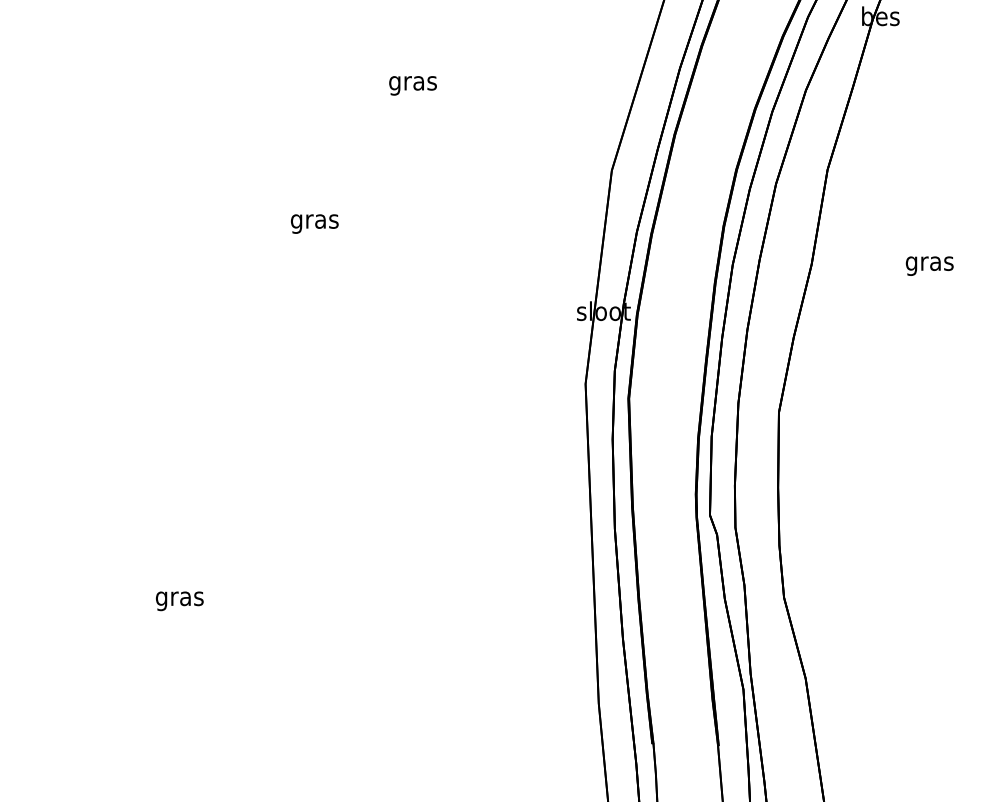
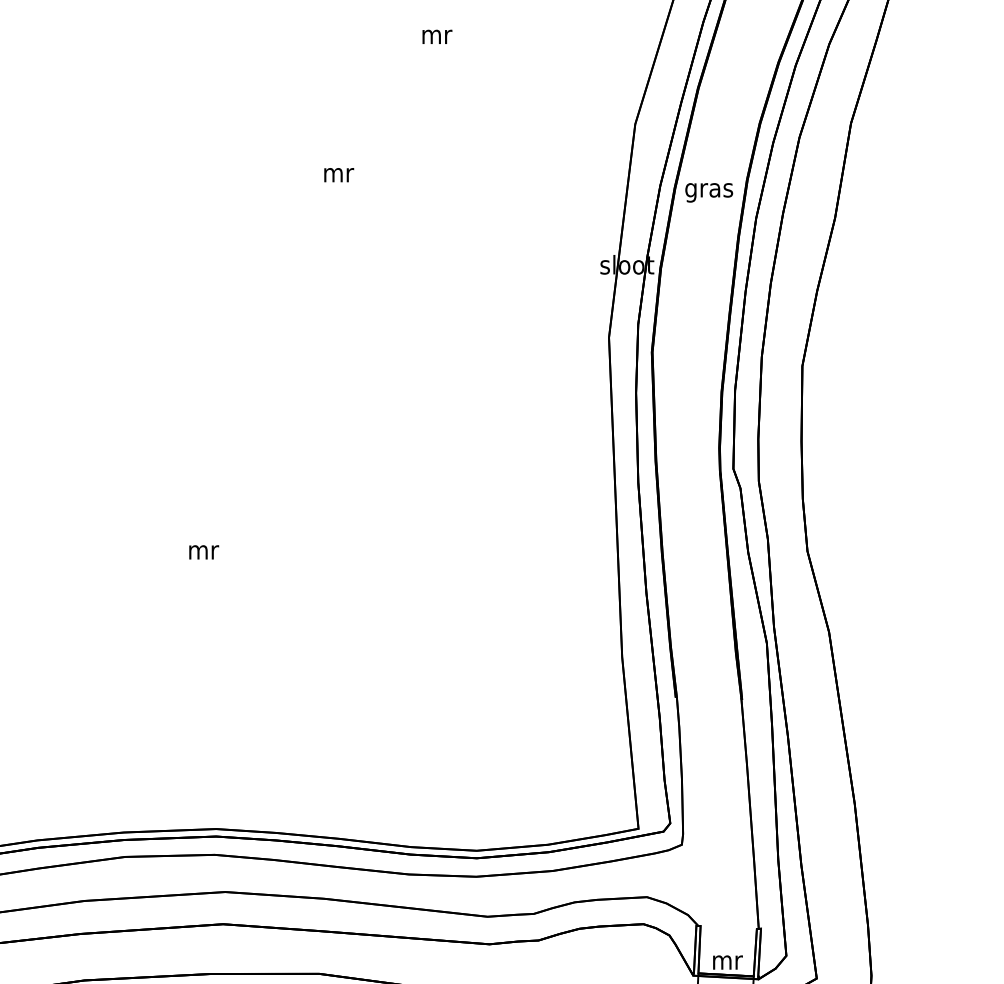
text: (413, 85) -> (436, 39), gras -> mr
text: (315, 223) -> (338, 177), gras -> mr
text: (930, 265) -> (709, 192), moved
text: (180, 600) -> (203, 554), gras -> mr

